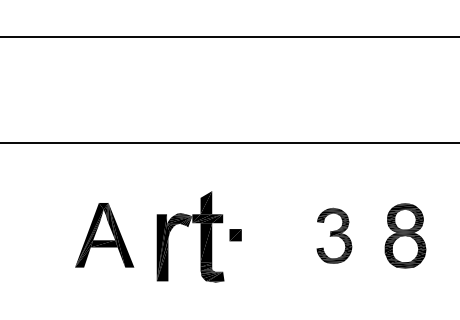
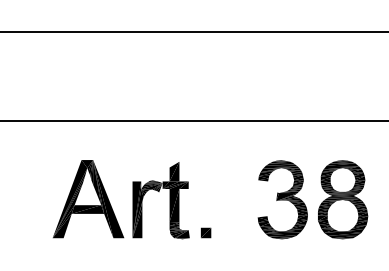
part: (104, 235) -> (88, 199), size x1.43
part: (235, 235) -> (205, 233), moved
part: (334, 235) -> (282, 199), size x1.67
part: (405, 235) -> (343, 199), size x1.43

